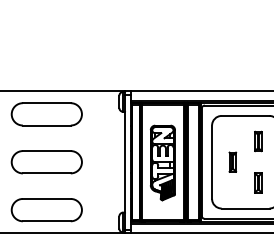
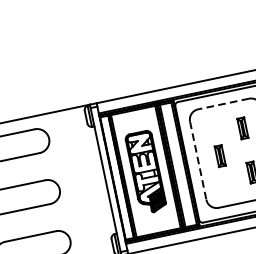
line: (245, 115) -> (223, 103), solid -> dashed
line: (212, 162) -> (198, 160), solid -> dashed

